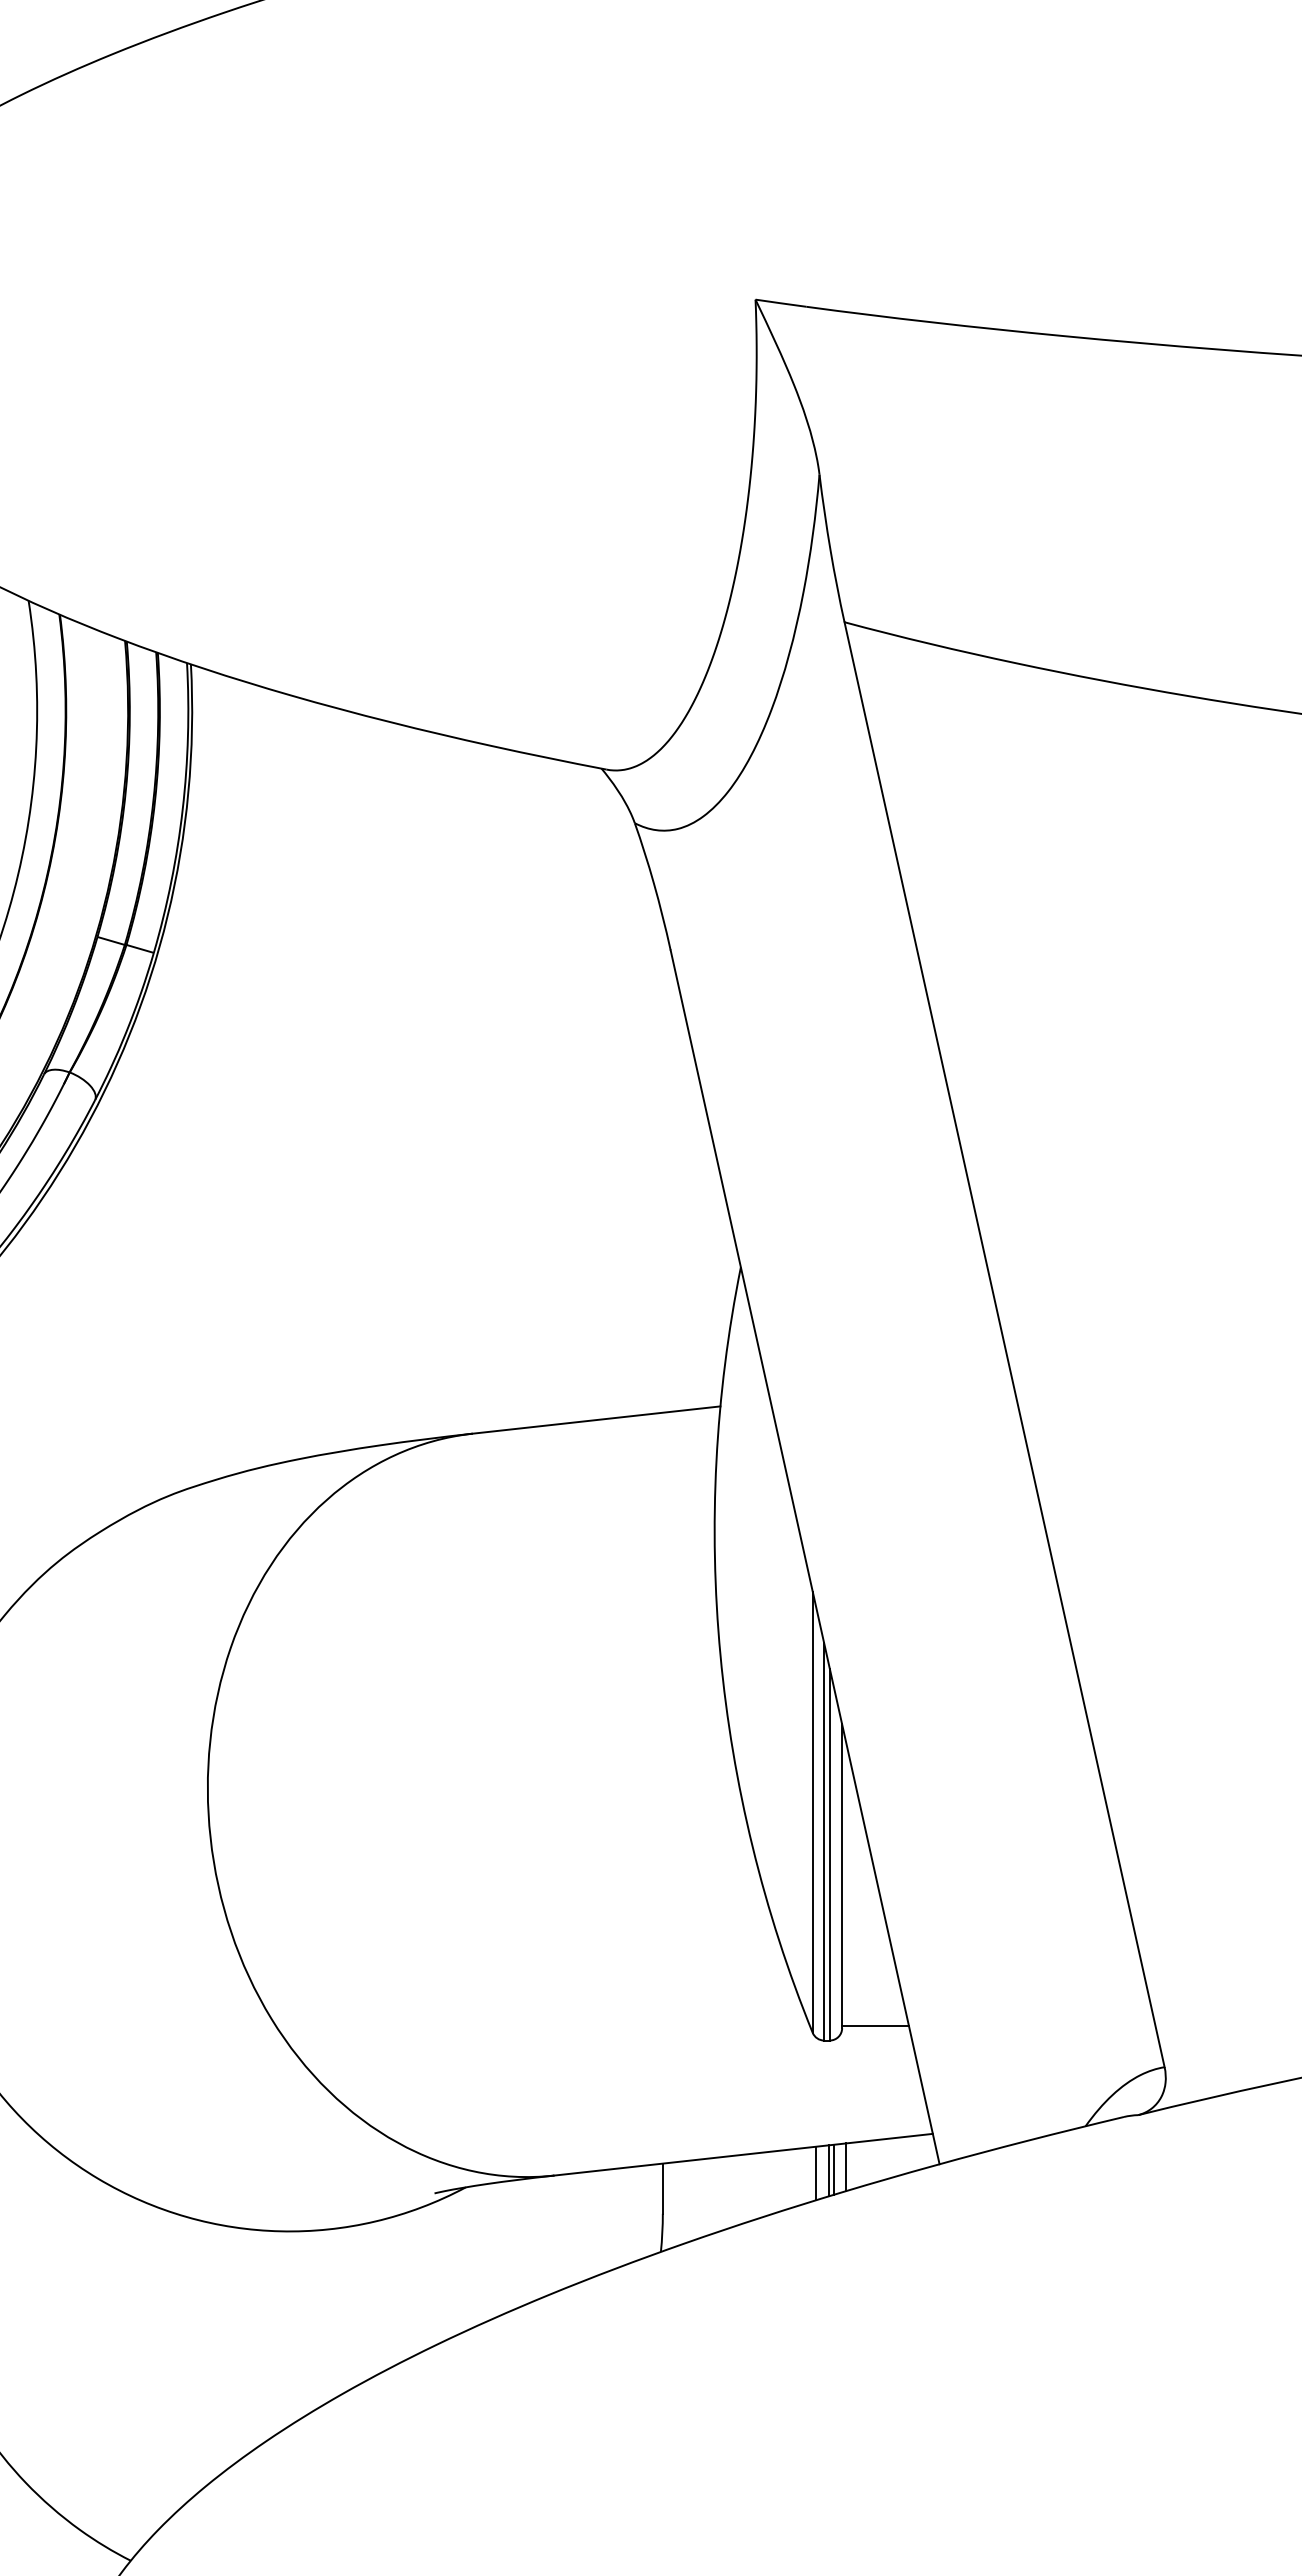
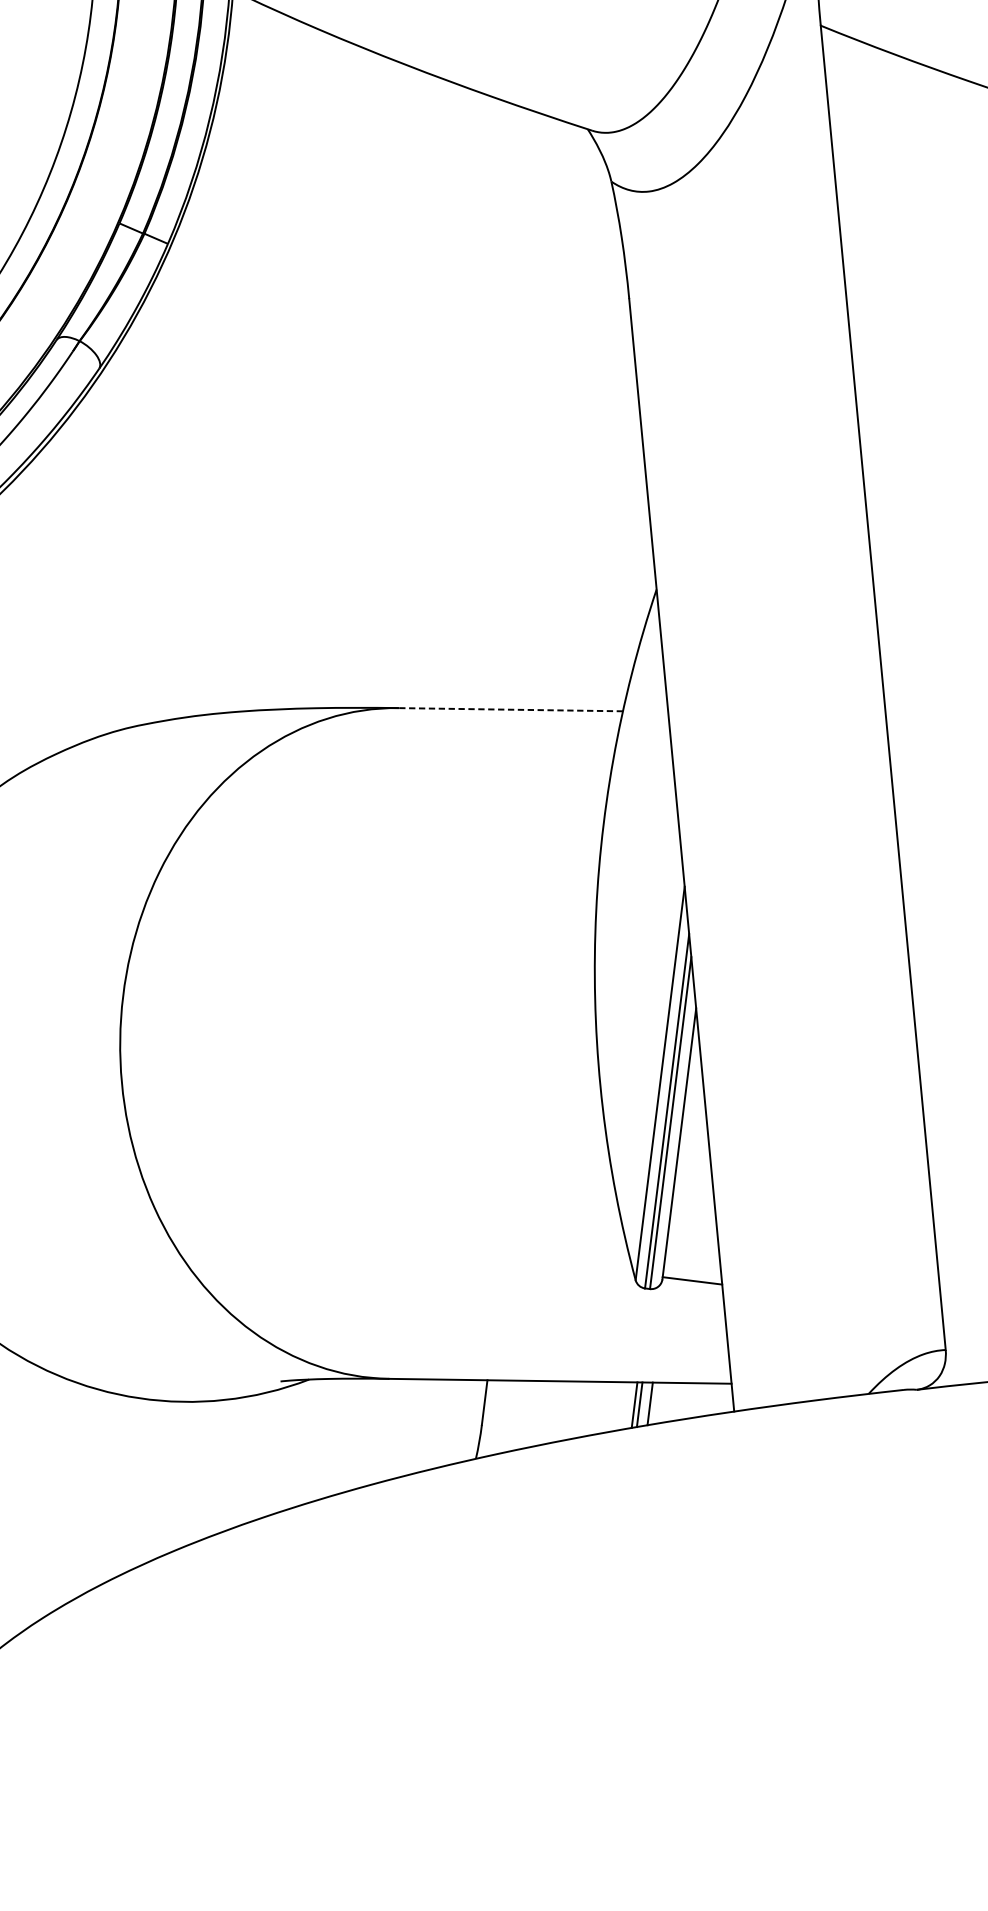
line: (596, 1420) -> (510, 710), solid -> dashed
line: (816, 2173) -> (623, 1406), removed

